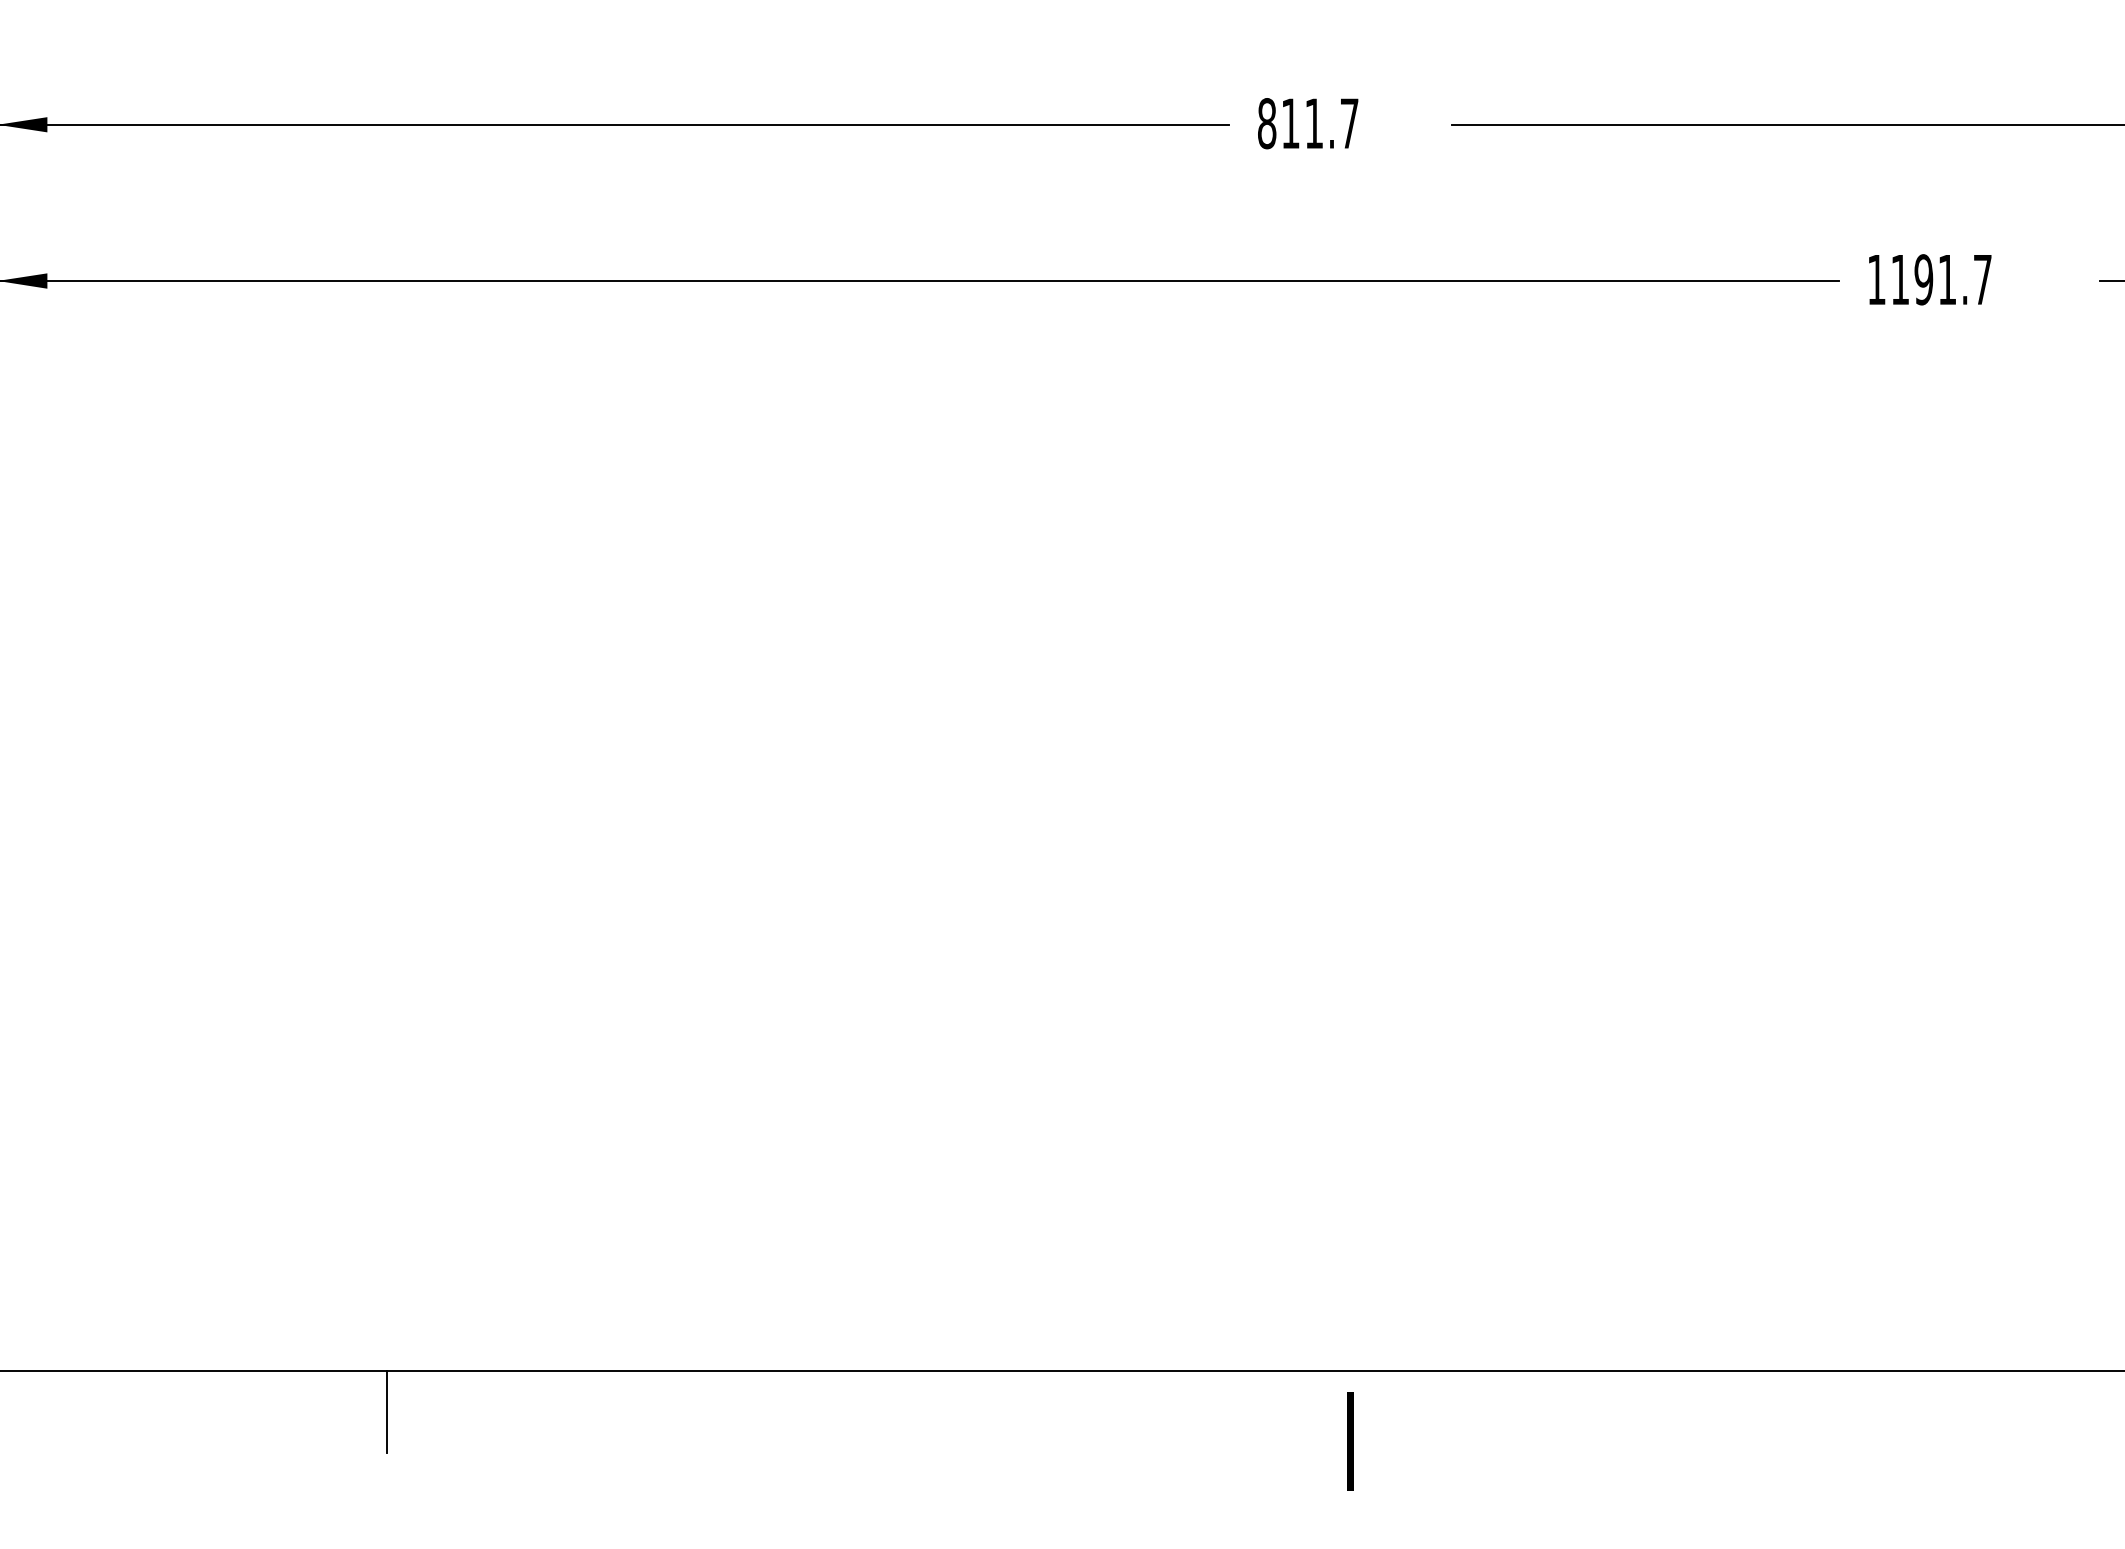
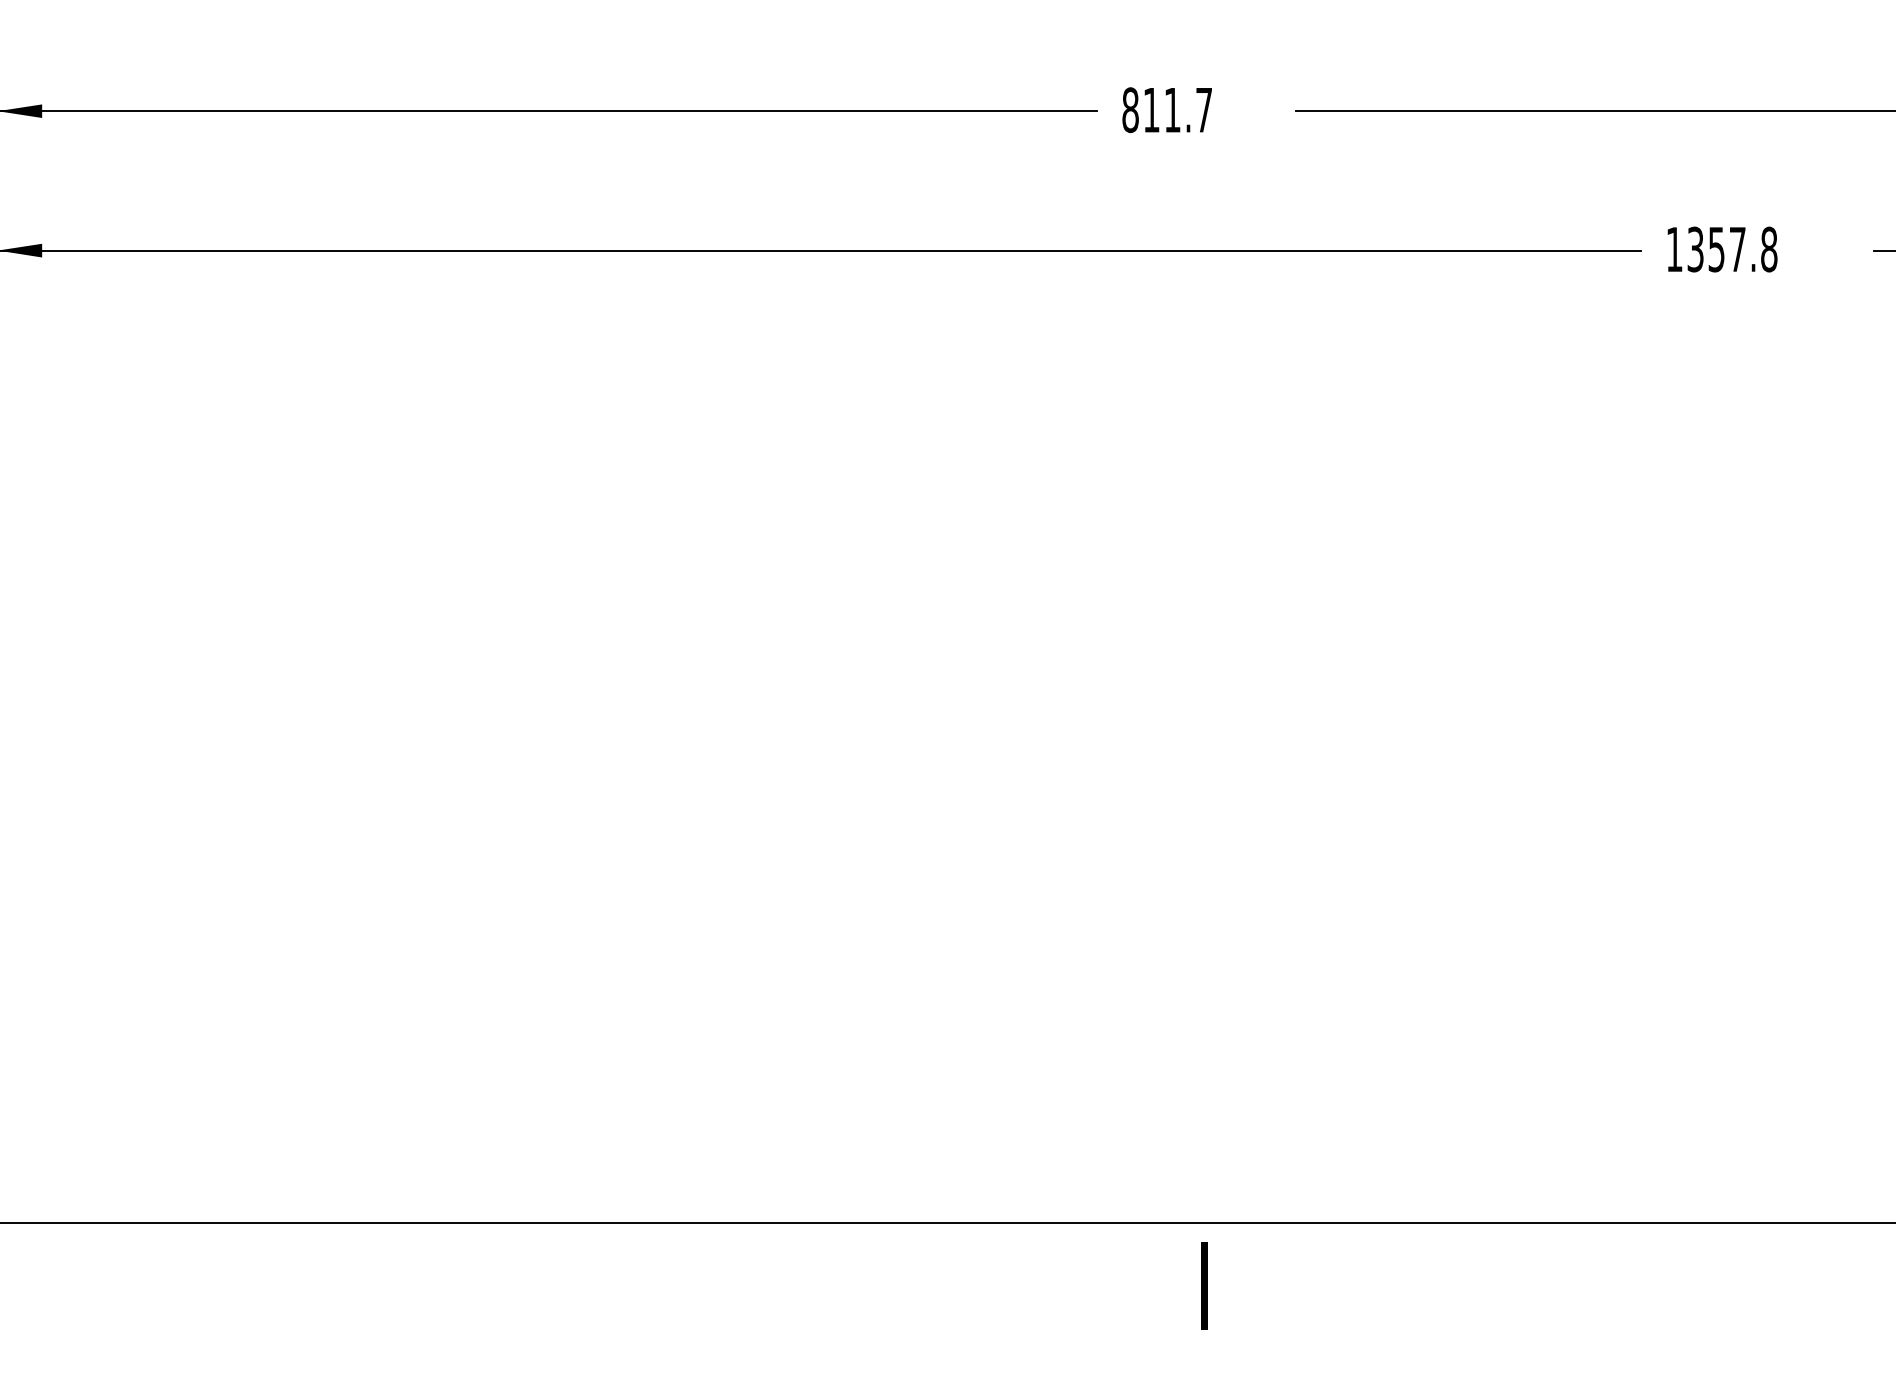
text: (1941, 279) -> (1732, 249), 1191.7 -> 1357.8
line: (387, 1411) -> (345, 1259), removed

